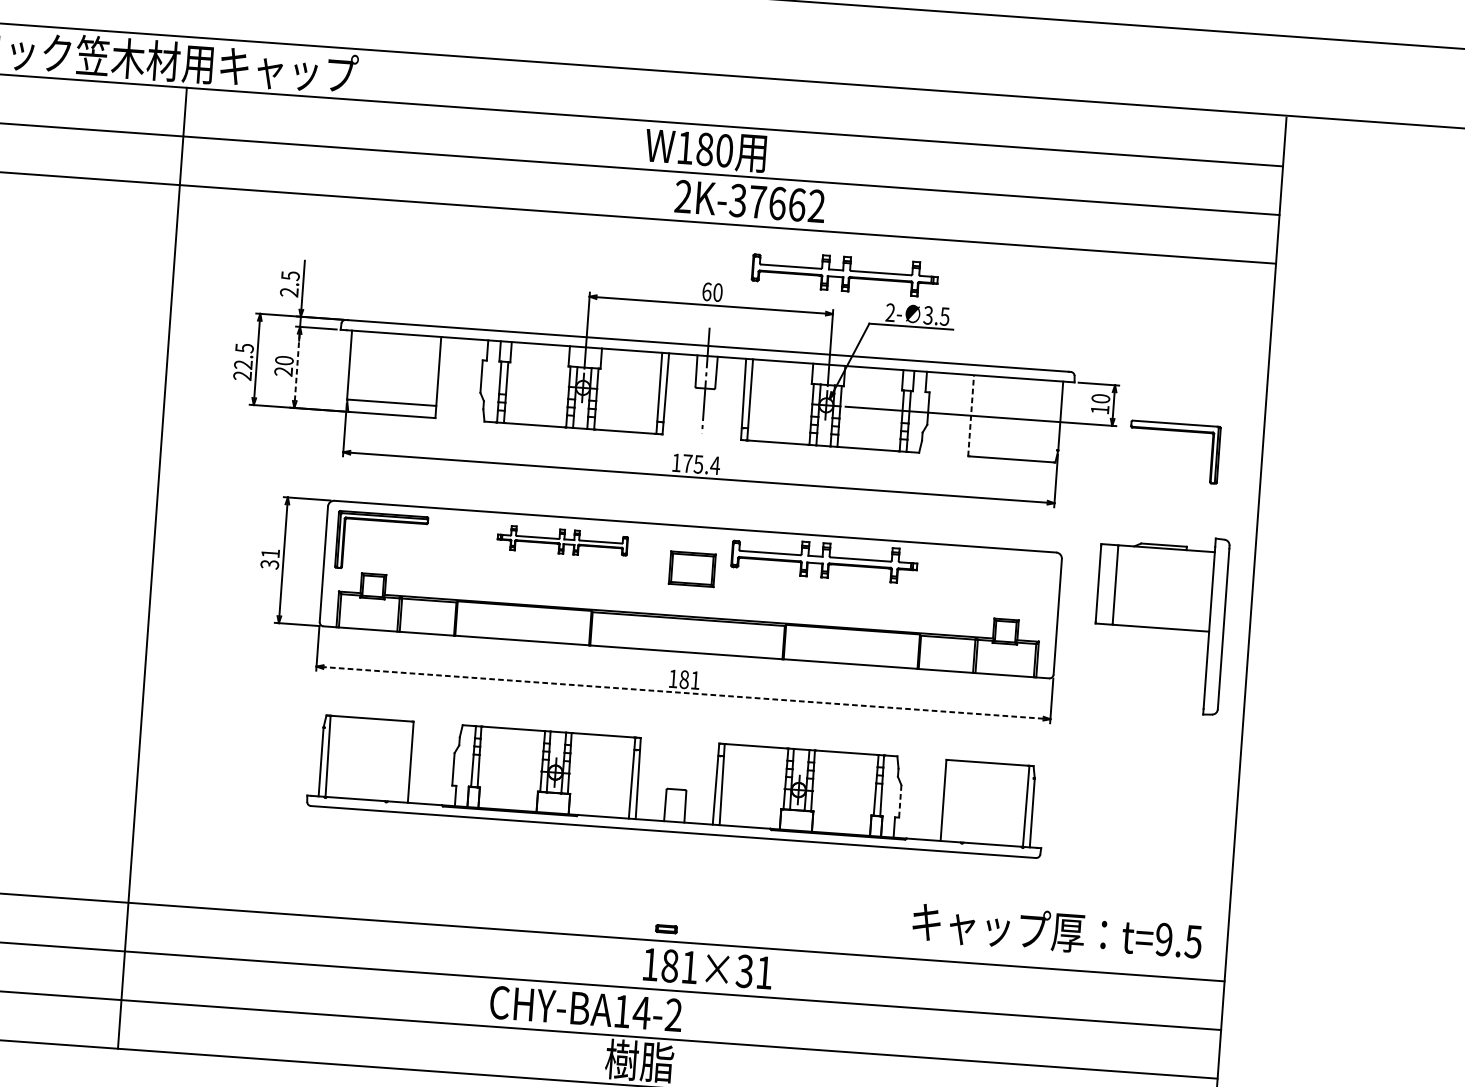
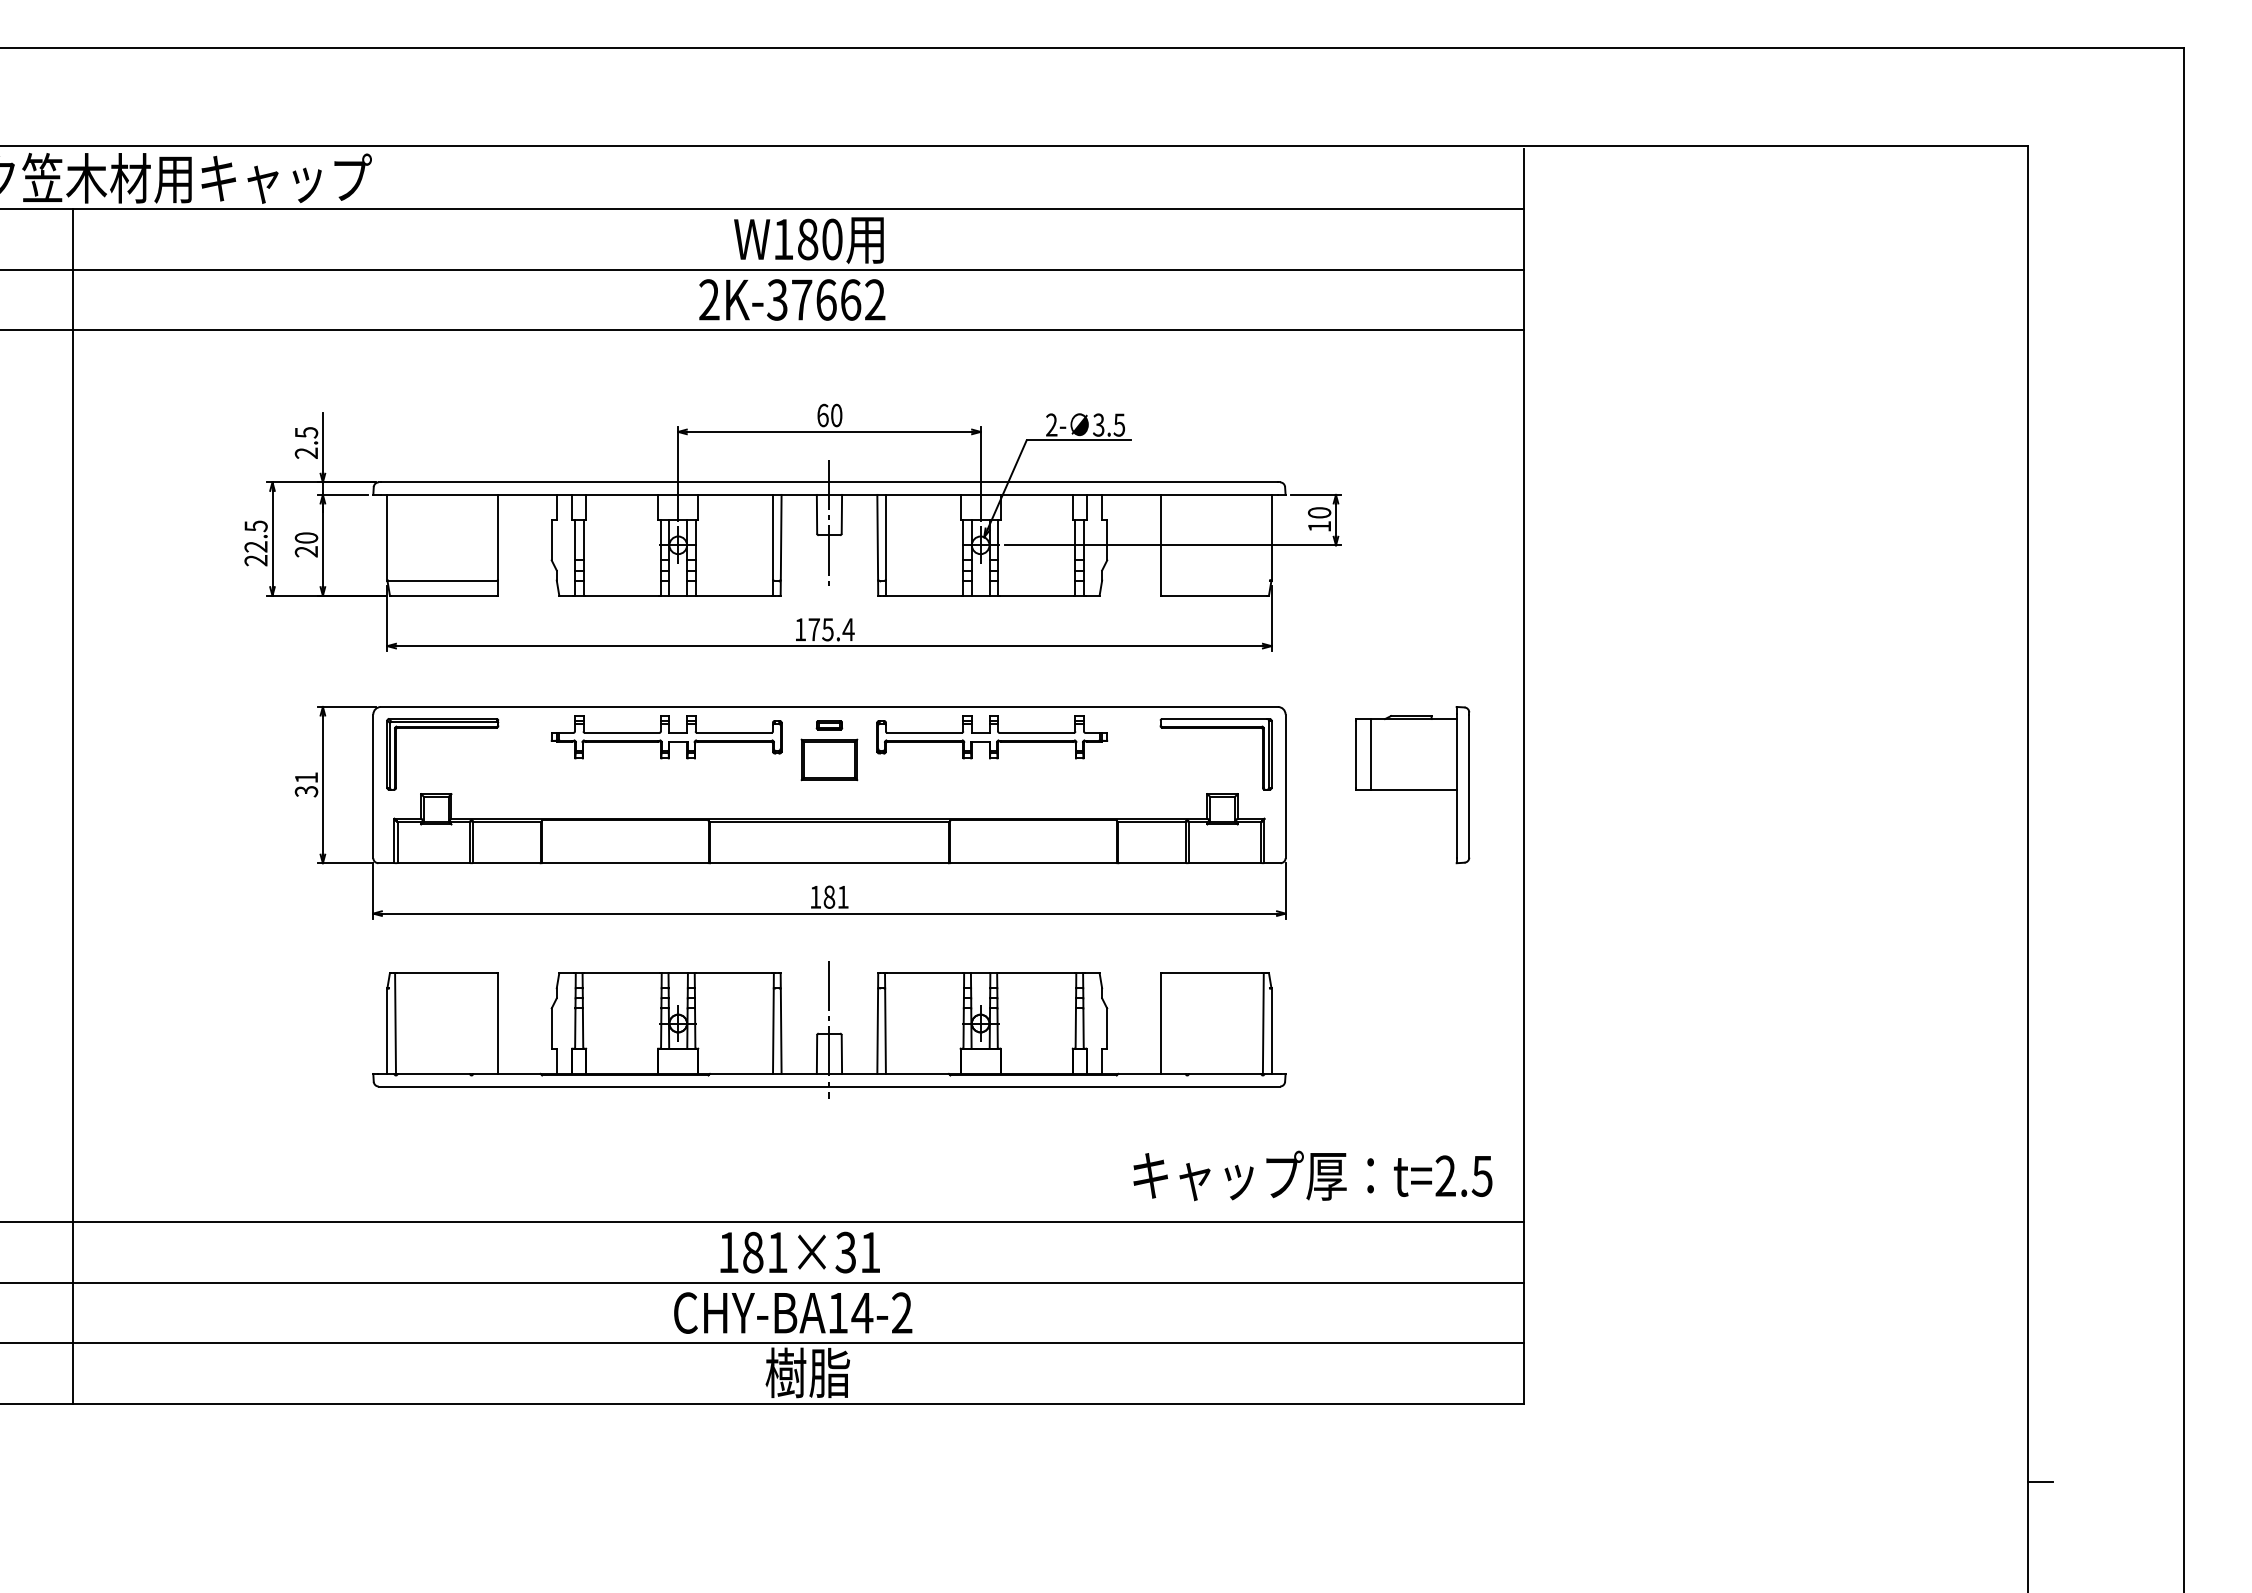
text: (750, 201) -> (792, 299), moved
part: (845, 274) -> (992, 381), removed
line: (296, 367) -> (322, 545), dashed -> solid
line: (971, 415) -> (1160, 544), dashed -> solid
part: (1175, 431) -> (1215, 728), moved
part: (562, 541) -> (666, 737), size x1.43
line: (152, 568) -> (72, 806), moved
part: (1159, 623) -> (1412, 785), size x0.71
line: (683, 692) -> (829, 913), dashed -> solid
line: (676, 786) -> (829, 1029), added
line: (900, 802) -> (1107, 1029), dashed -> solid
part: (666, 929) -> (829, 725), moved
text: (1163, 939) -> (1445, 1176), t=9.5 -> t=2.5
text: (707, 968) -> (799, 1252), moved
text: (586, 1008) -> (793, 1312), moved

